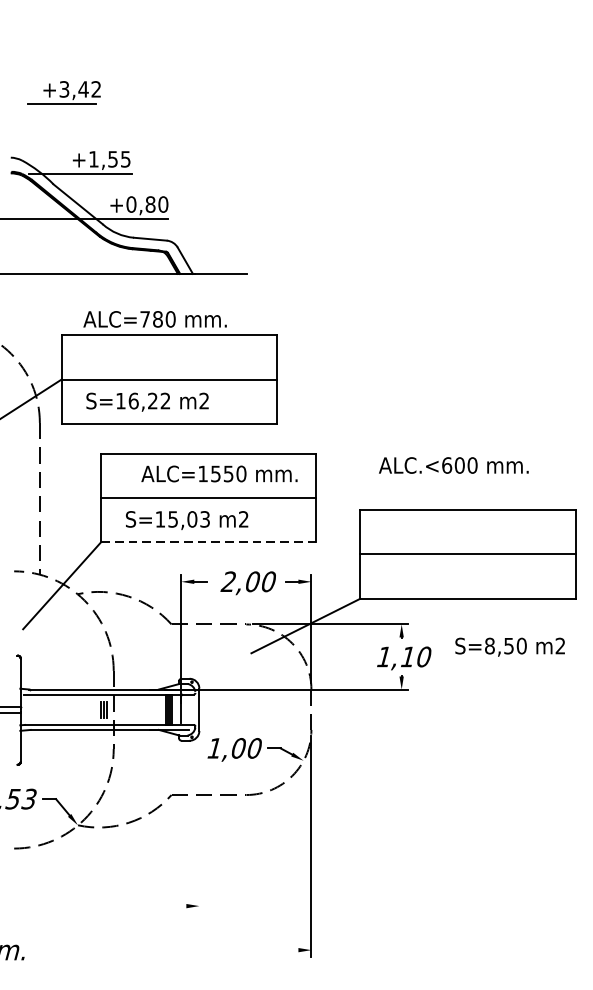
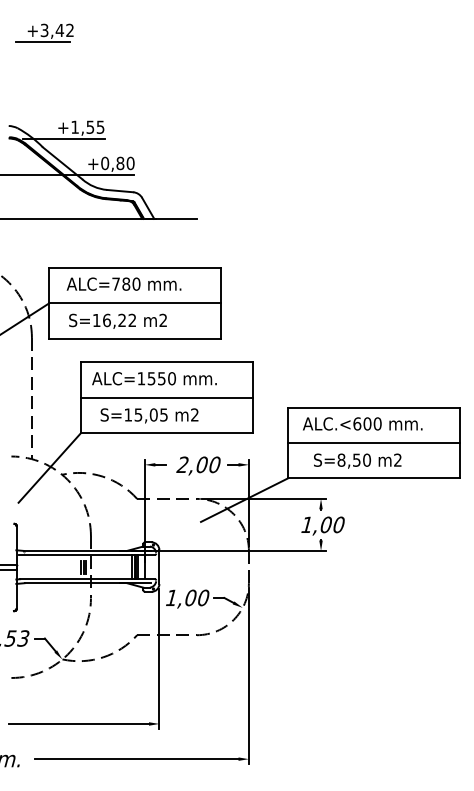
part: (64, 91) -> (44, 32), moved
text: (154, 318) -> (123, 283), moved
text: (453, 464) -> (362, 423), moved
text: (219, 473) -> (154, 378), moved
text: (204, 518) -> (163, 414), S=15,03 -> S=15,05
line: (208, 542) -> (166, 433), dashed -> solid
text: (509, 646) -> (357, 460), moved
text: (407, 656) -> (325, 524), 1,10 -> 1,00
line: (199, 825) -> (159, 659), added
line: (99, 905) -> (79, 723), added
line: (170, 950) -> (136, 759), added

